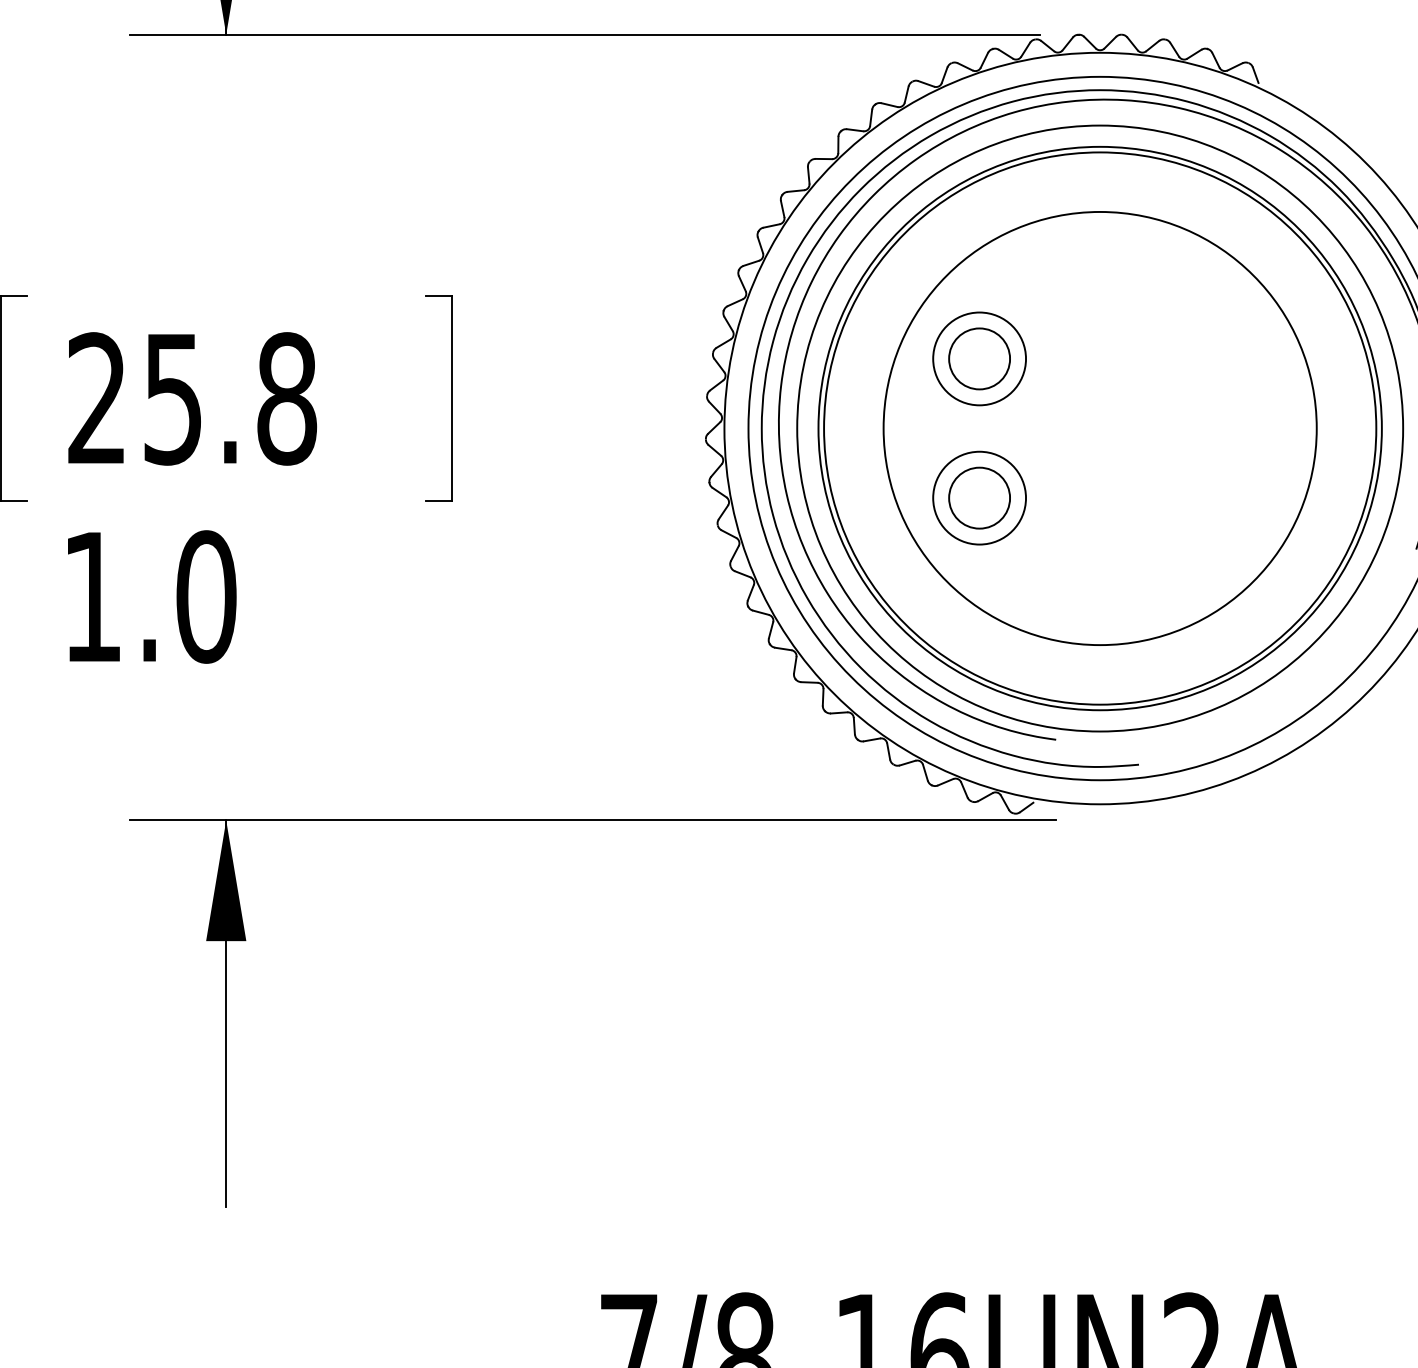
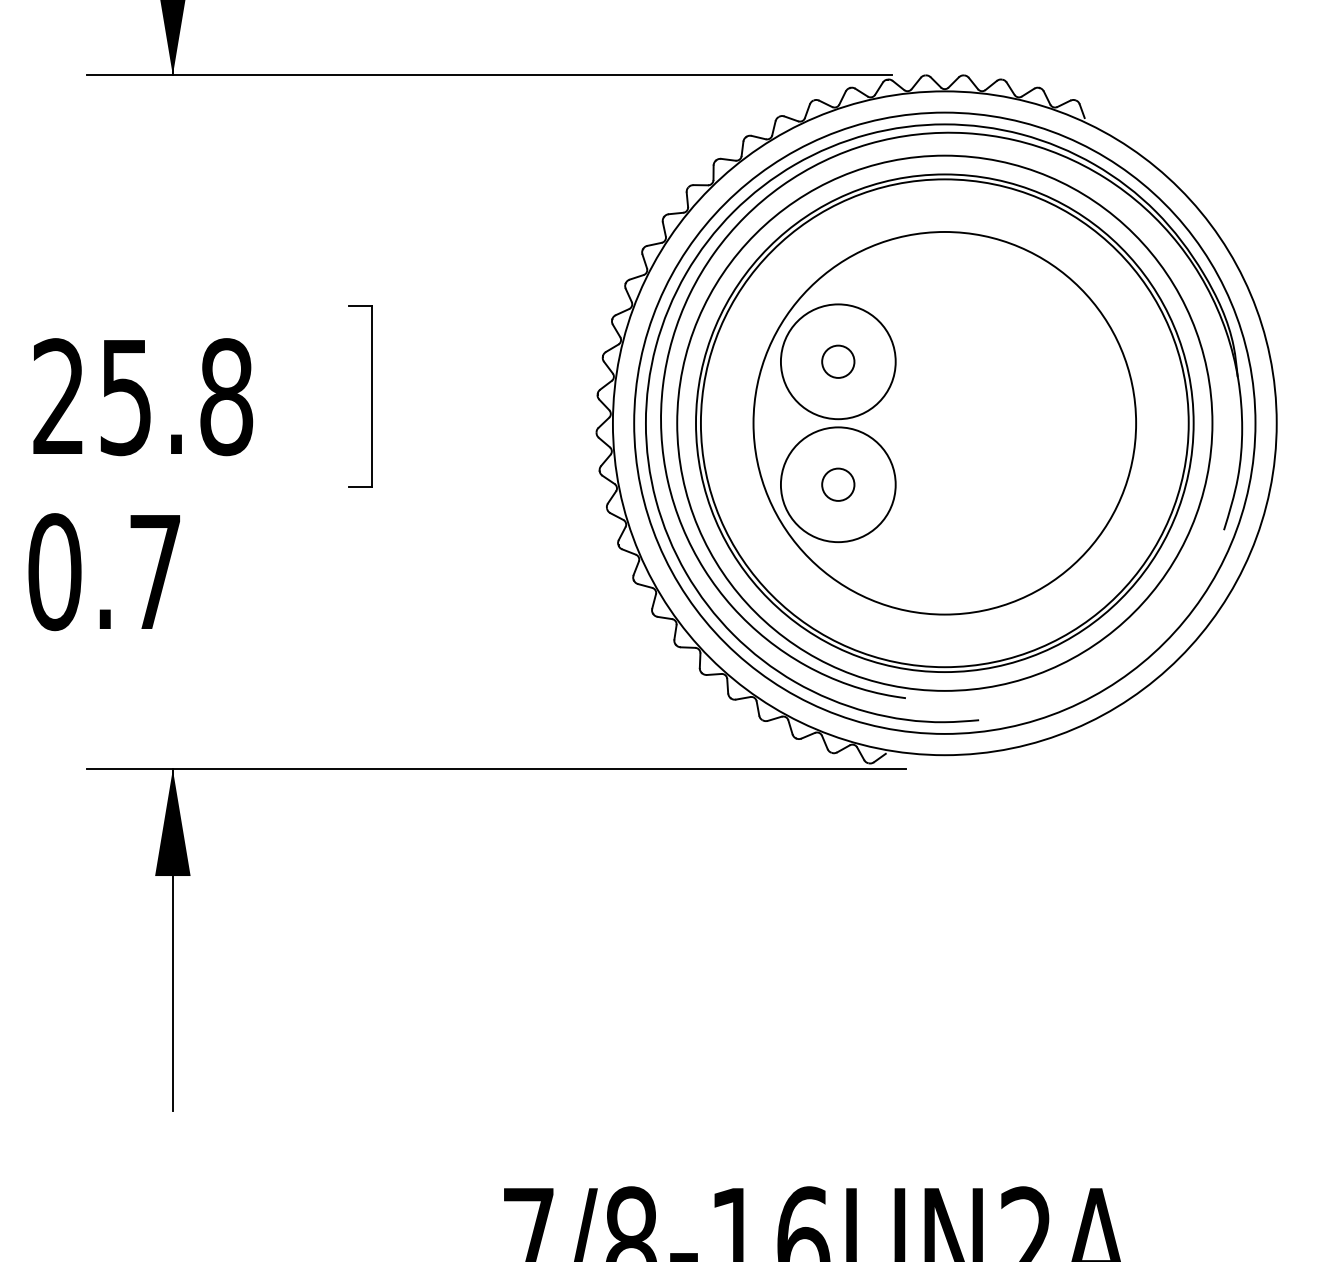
circle: (979, 358) -> (838, 361), size x0.6
circle: (979, 358) -> (838, 361), size x1.4
circle: (979, 497) -> (838, 484), size x0.6
circle: (979, 497) -> (838, 484), size x1.4
text: (149, 597) -> (105, 572), 1.0 -> 0.7

